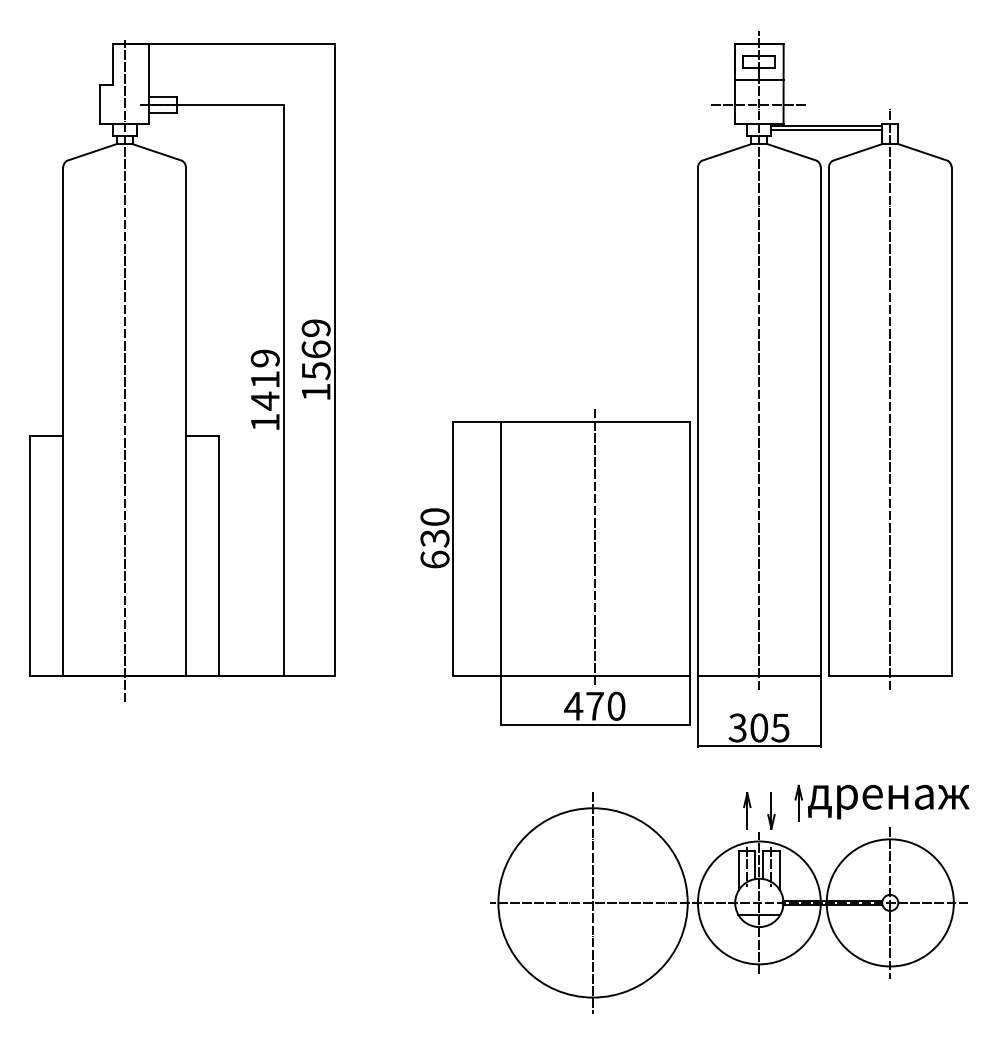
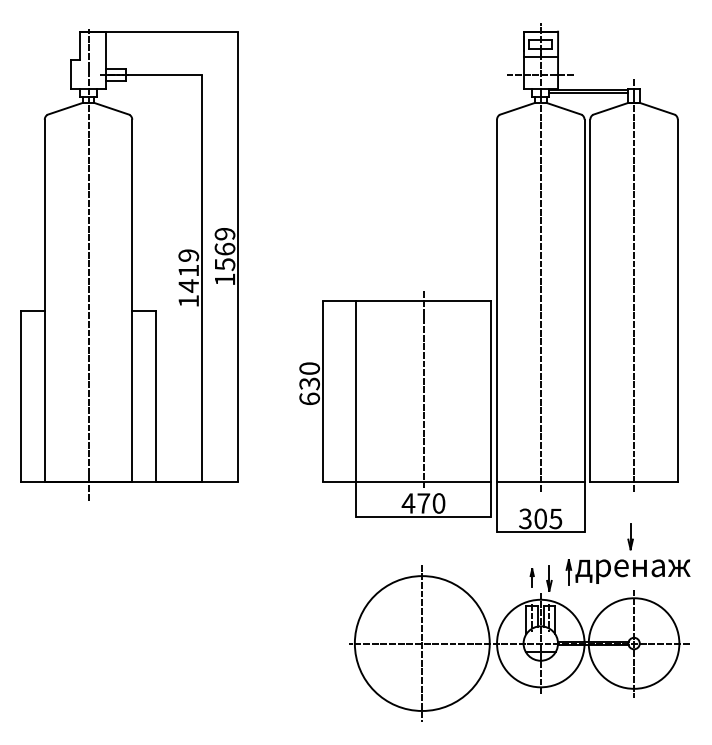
part: (885, 752) -> (630, 536), added
part: (747, 810) -> (532, 577), size x0.7

